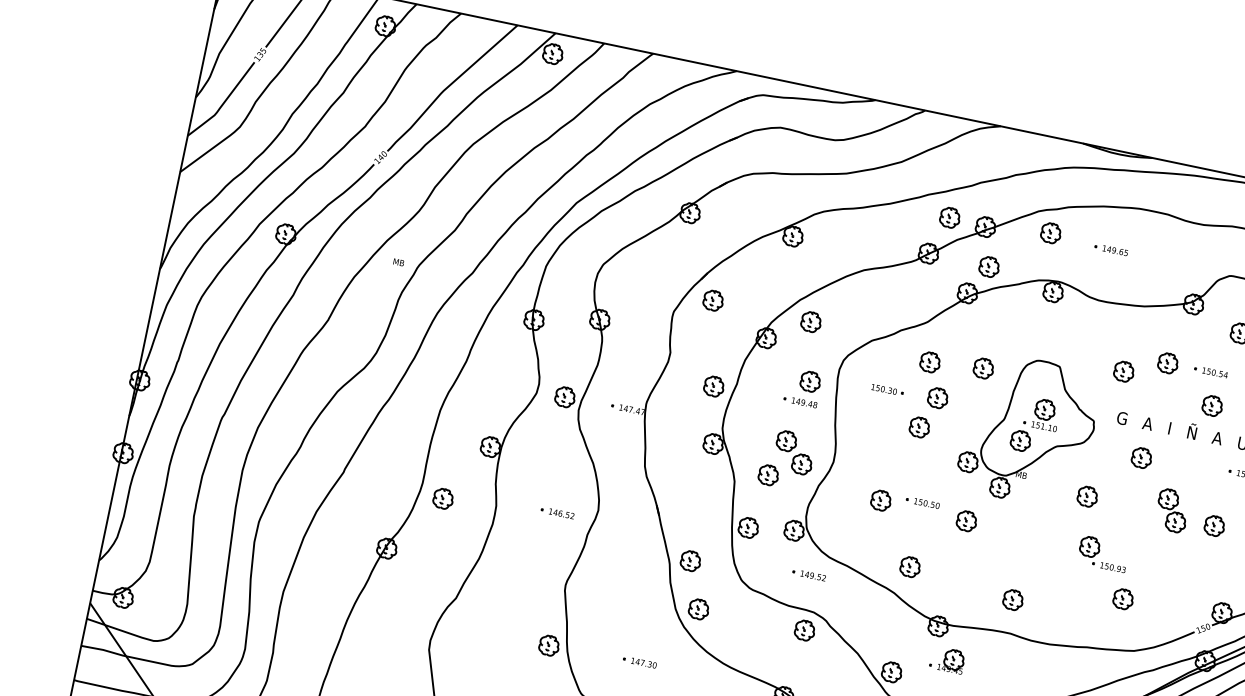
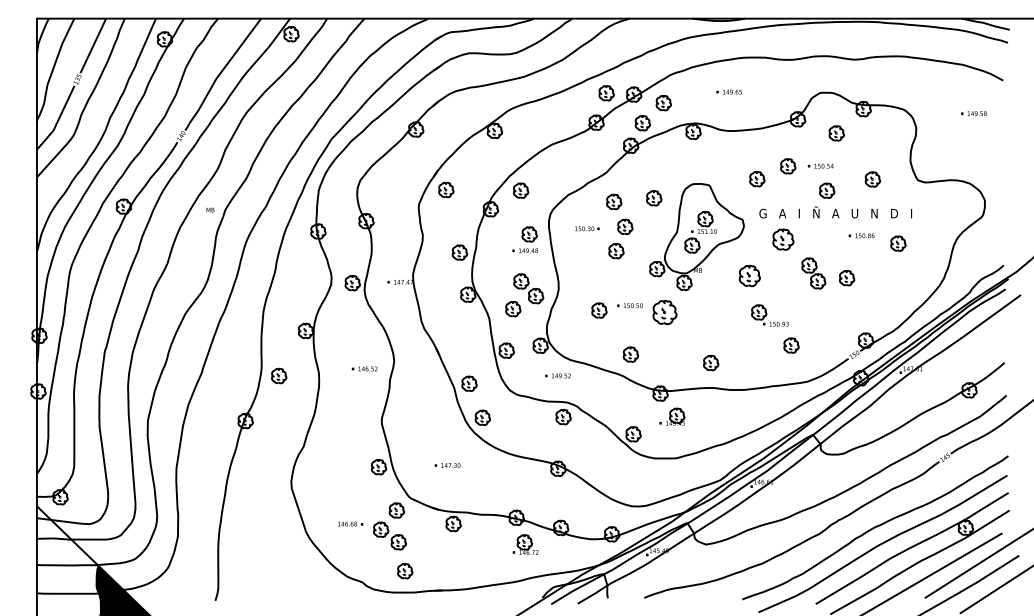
part: (1050, 233) -> (663, 103), moved
part: (1141, 457) -> (783, 239), size x1.4
part: (1087, 497) -> (749, 276), size x1.4
part: (967, 521) -> (665, 312), size x1.6

